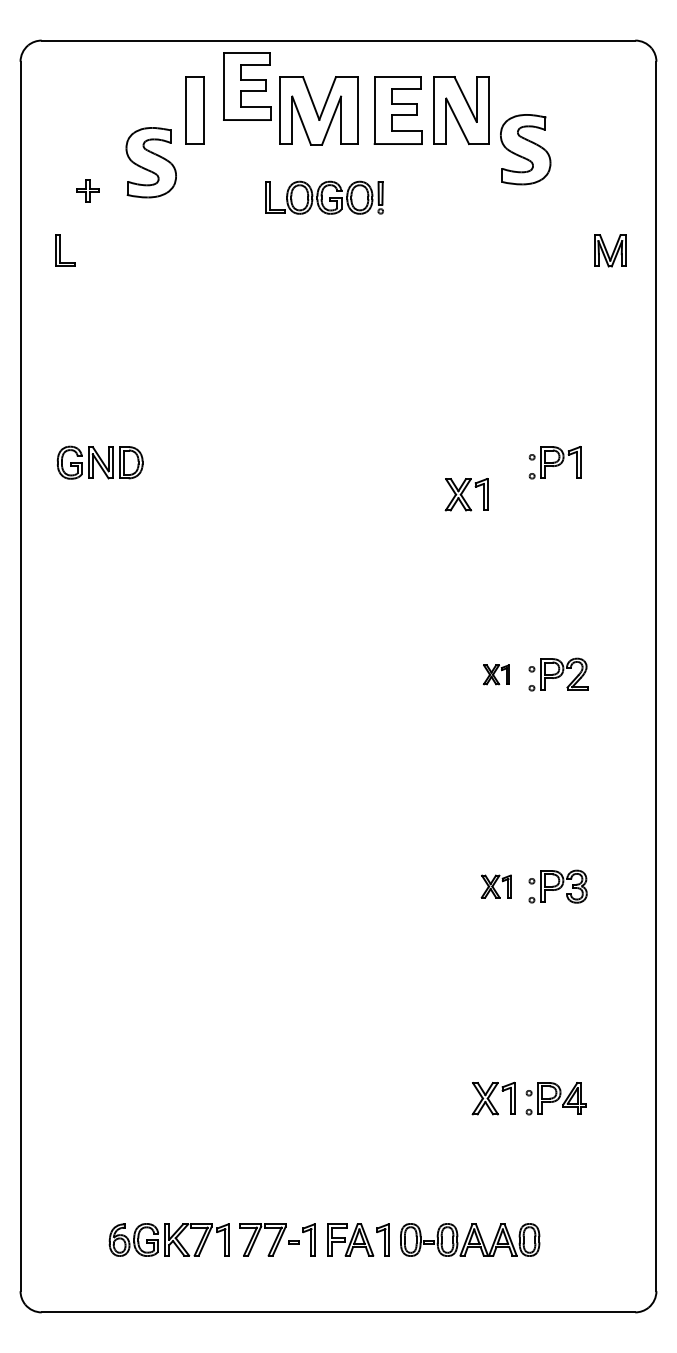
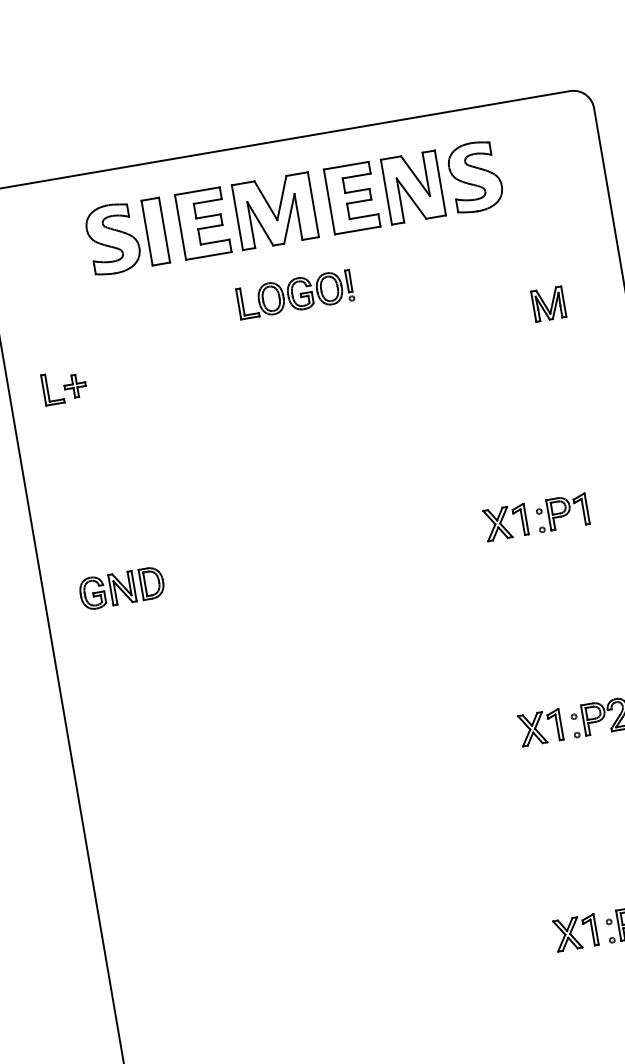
part: (247, 86) -> (203, 223), moved
part: (525, 149) -> (475, 176), moved
part: (150, 162) -> (112, 238), moved
part: (87, 190) -> (74, 385), moved
part: (610, 250) -> (548, 303), moved
part: (466, 494) -> (505, 522), moved
part: (496, 674) -> (540, 727), size x1.67
part: (496, 886) -> (575, 932), size x1.43

